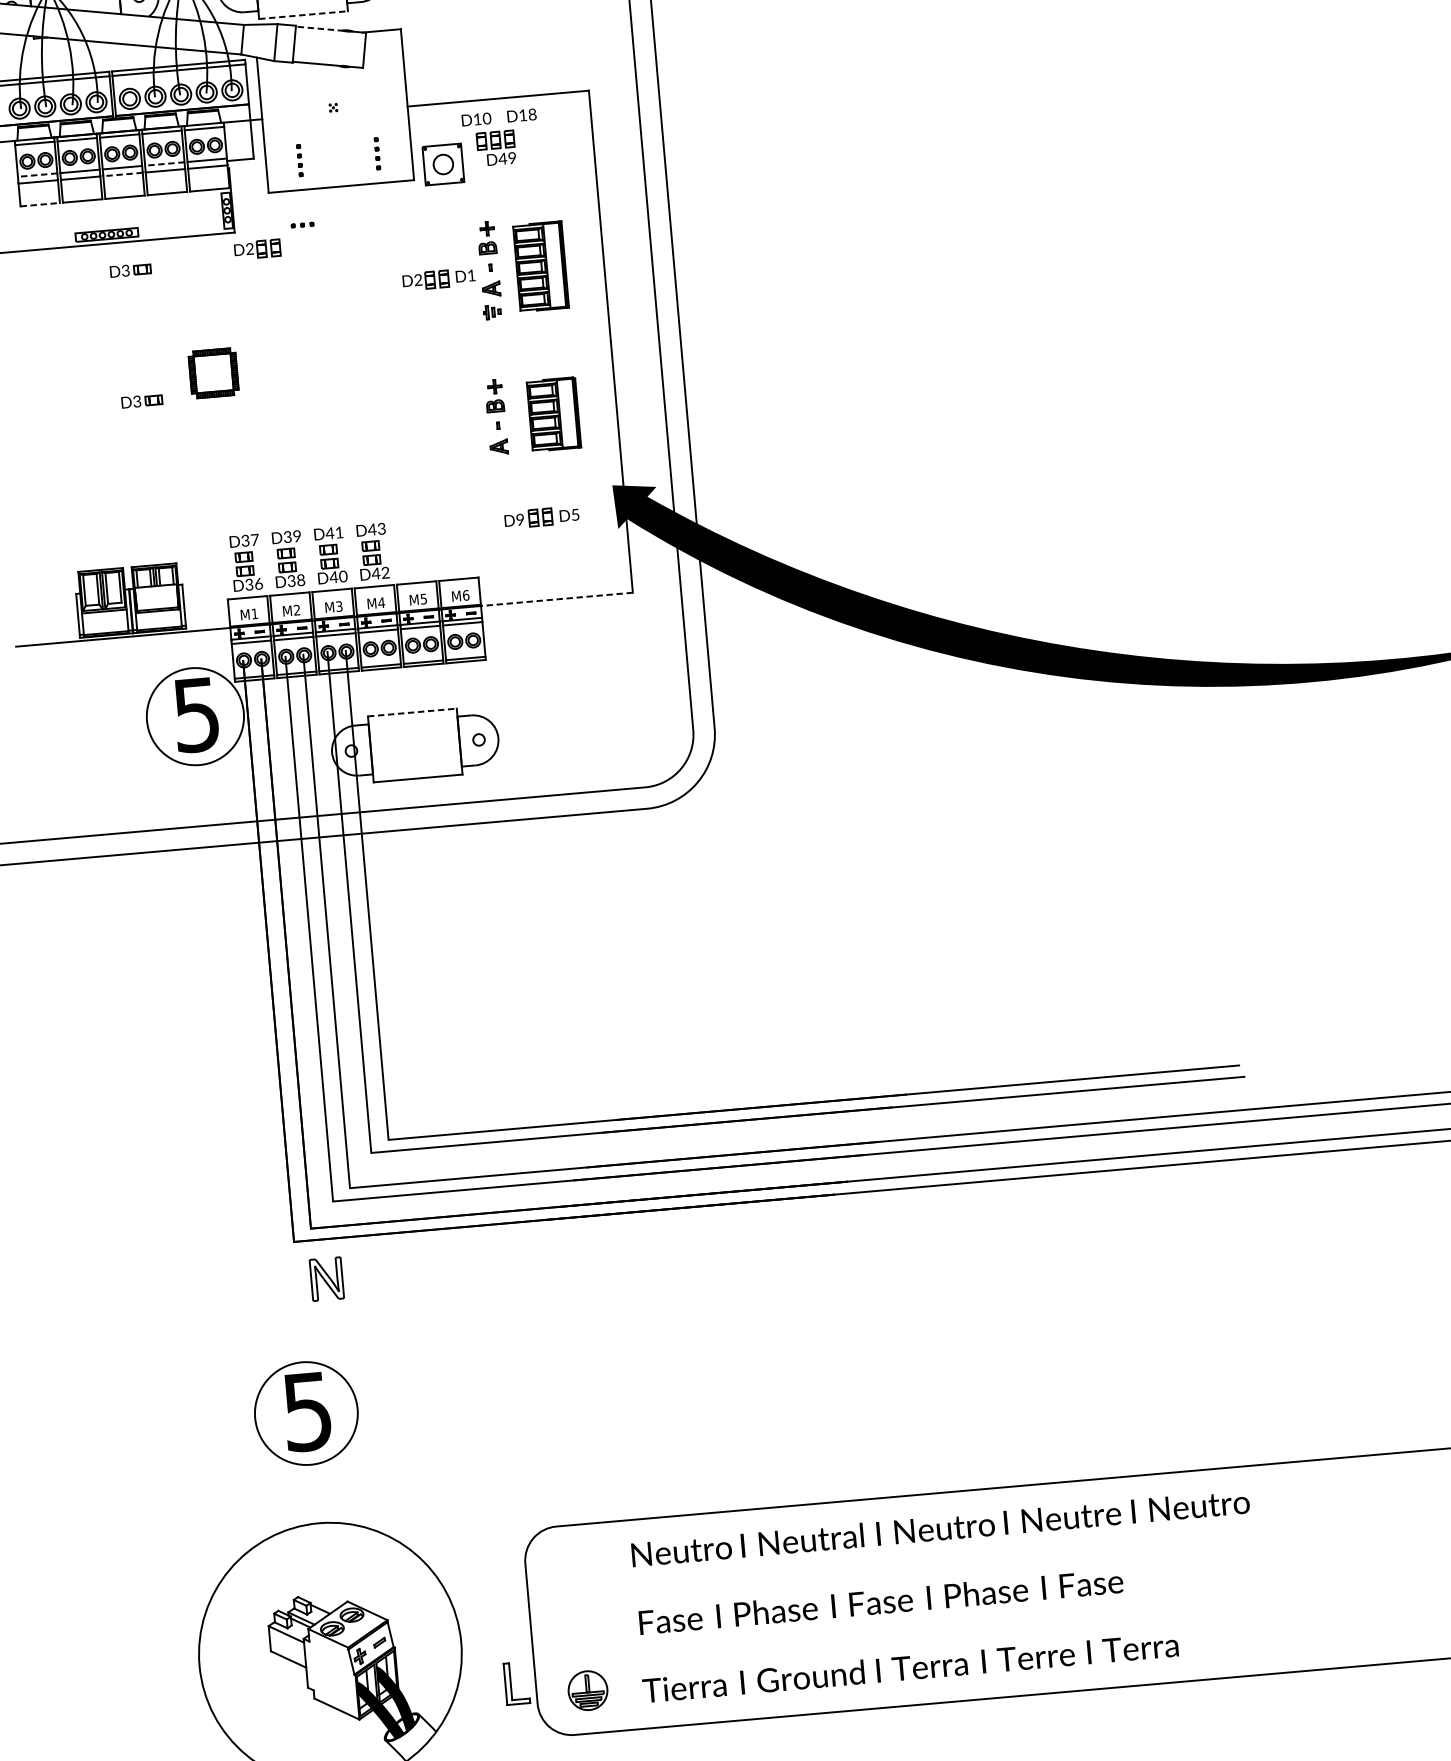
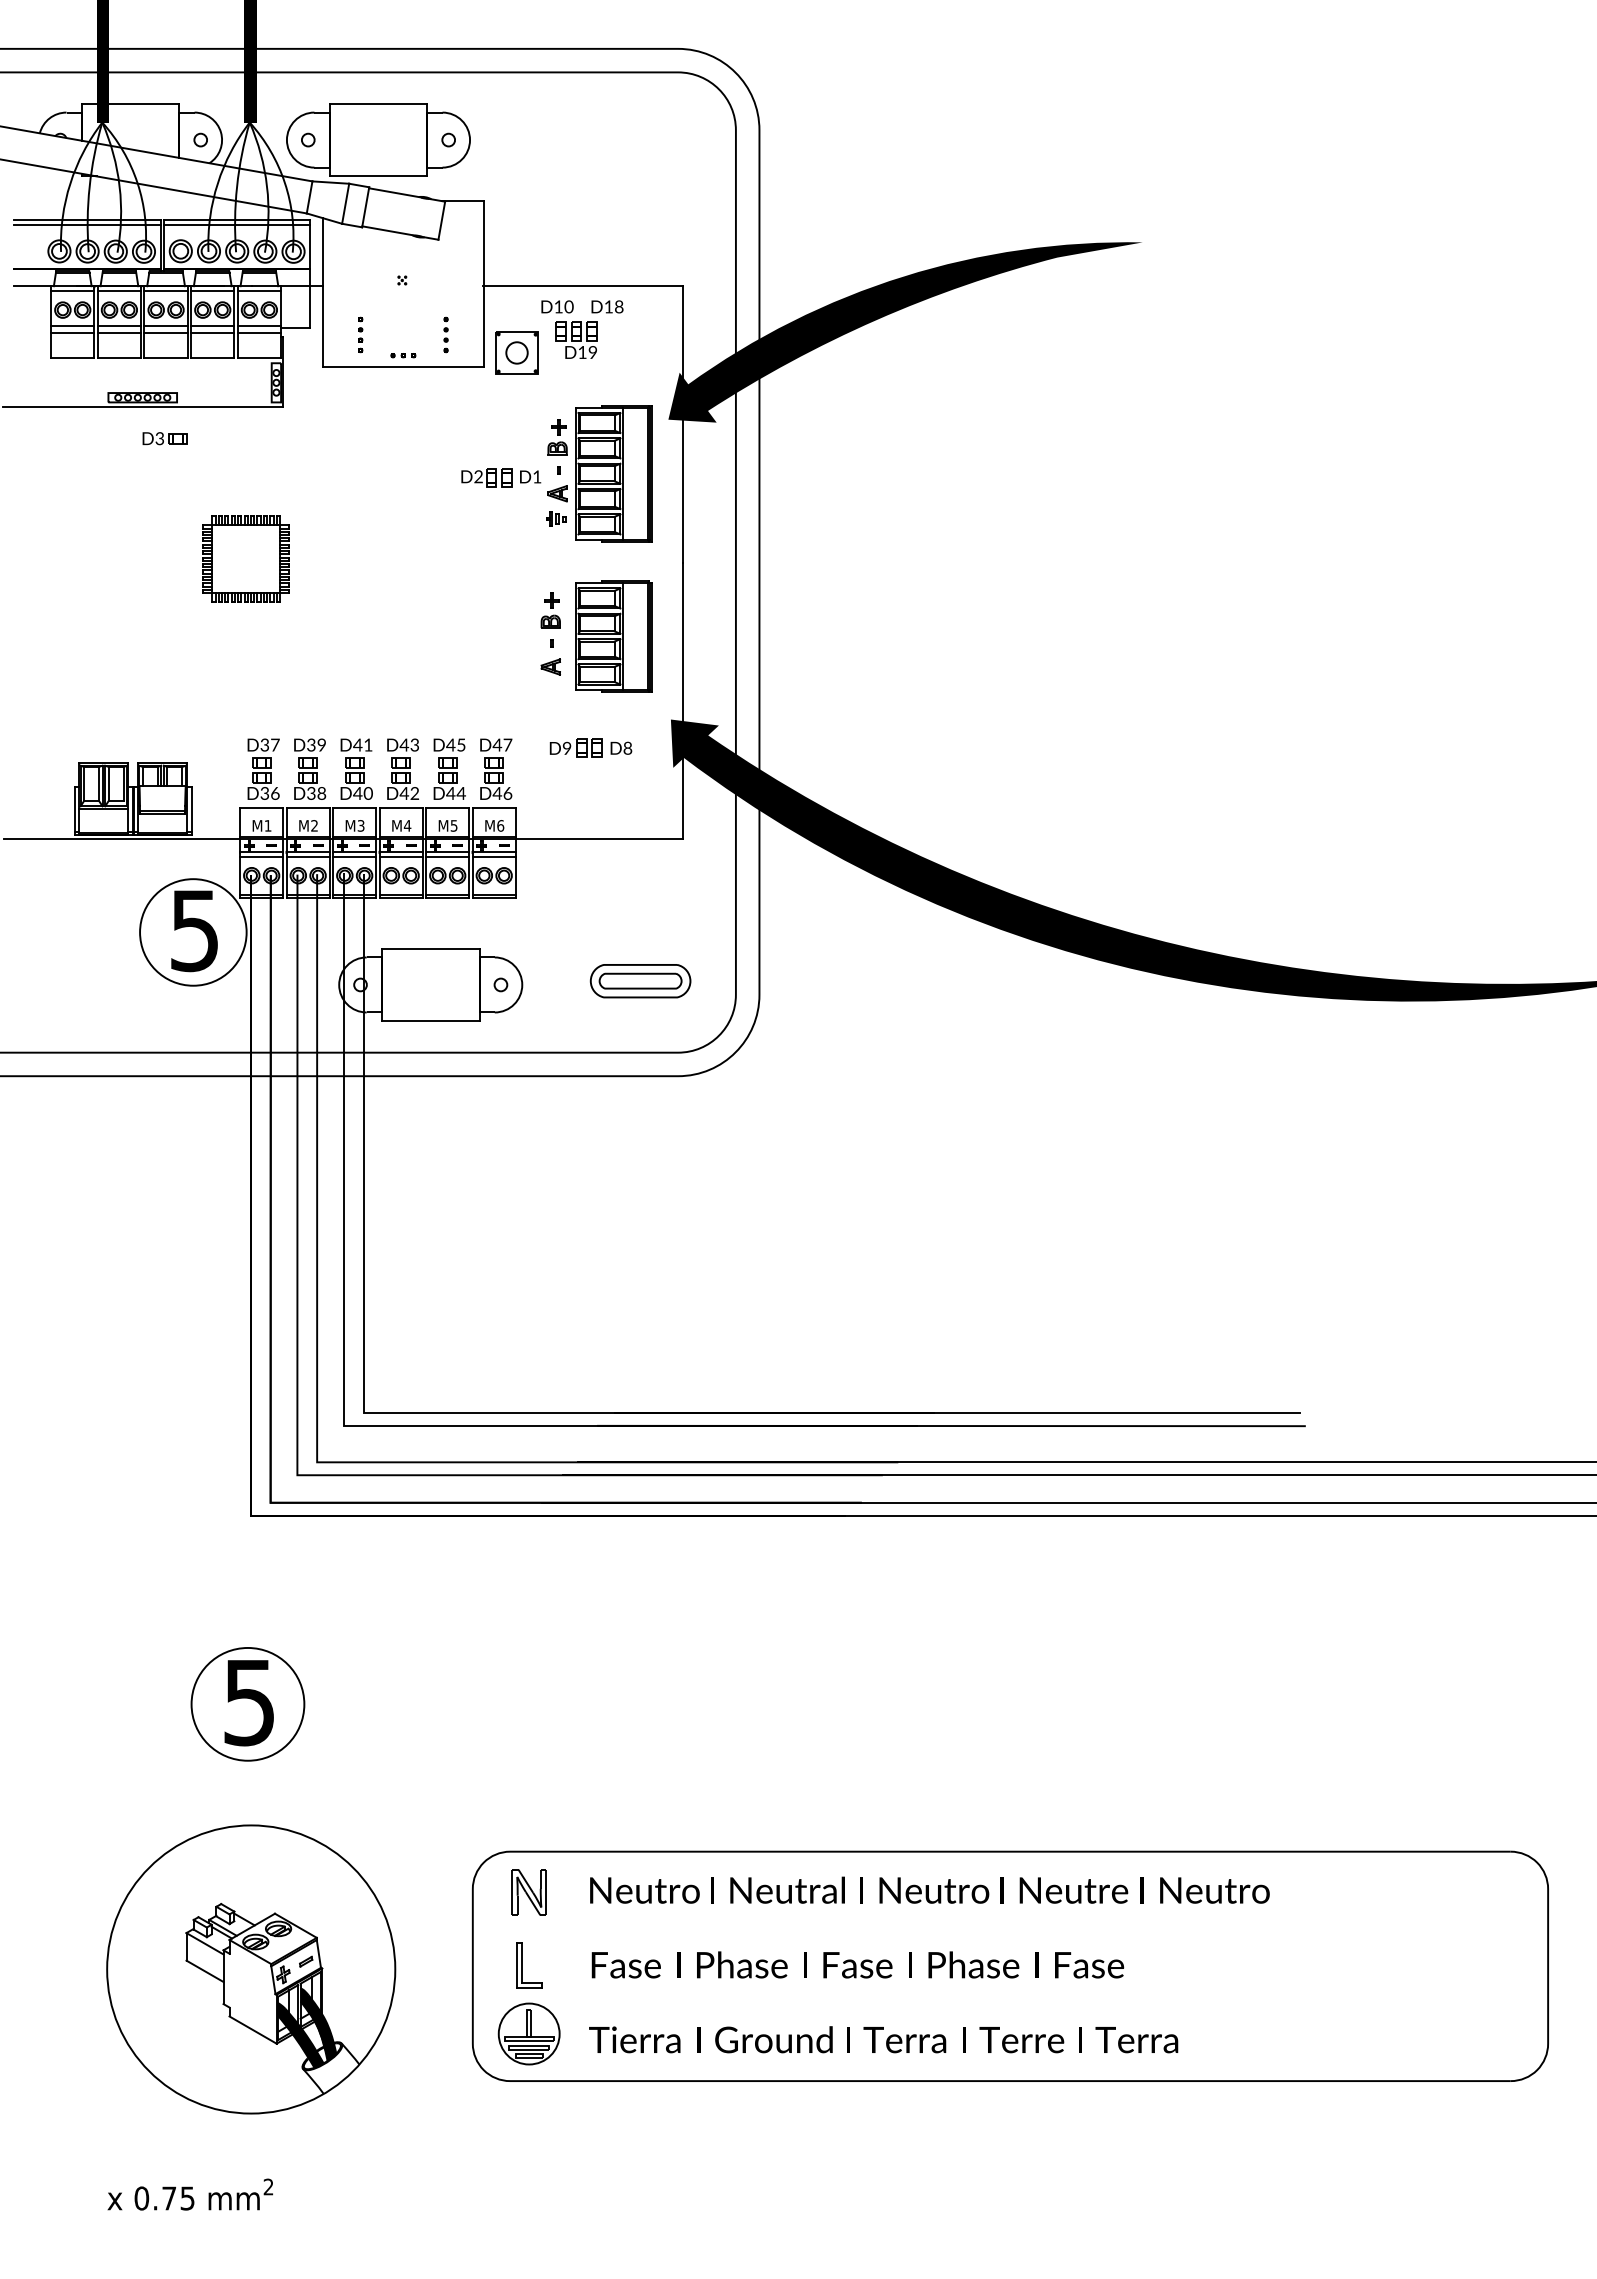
line: (303, 15) -> (378, 176), dashed -> solid
line: (319, 28) -> (394, 192), dashed -> solid
fill: (794, 115) -> (905, 332), added
text: (502, 158) -> (582, 352), D49 -> D19
line: (164, 163) -> (212, 325), dashed -> solid
line: (37, 174) -> (72, 325), dashed -> solid
line: (123, 174) -> (166, 333), dashed -> solid
line: (40, 204) -> (72, 358), dashed -> solid
part: (302, 224) -> (403, 355), moved
part: (257, 249) -> (305, 427), removed
part: (540, 266) -> (613, 473), size x1.43
part: (213, 372) -> (245, 558), size x1.67
part: (141, 401) -> (164, 582), removed
part: (553, 414) -> (613, 636), size x1.43
text: (575, 514) -> (627, 747), D5 -> D8
part: (457, 543) -> (496, 768), added
part: (415, 547) -> (449, 768), added
line: (556, 599) -> (599, 838), dashed -> solid
line: (412, 712) -> (430, 948), dashed -> solid
part: (605, 725) -> (640, 981), added
part: (326, 1279) -> (528, 1892), moved
part: (510, 1684) -> (522, 1965), moved
part: (587, 1690) -> (528, 2033), size x1.43

